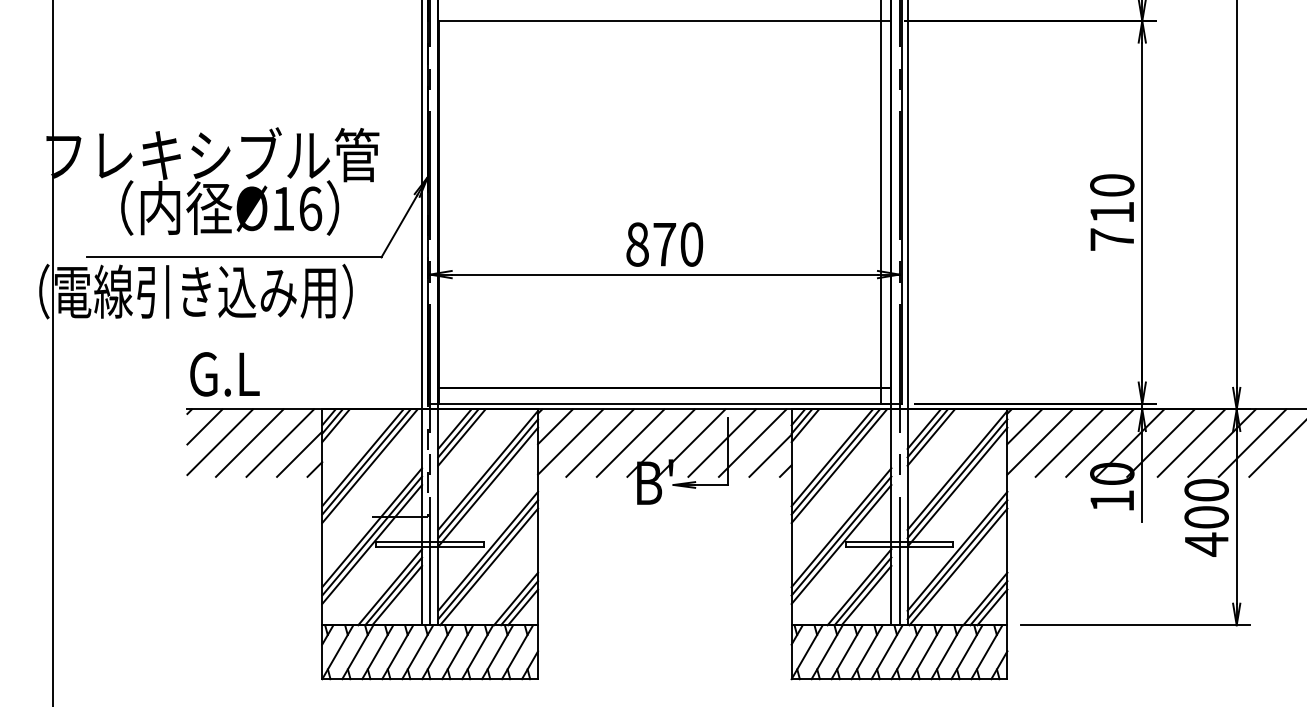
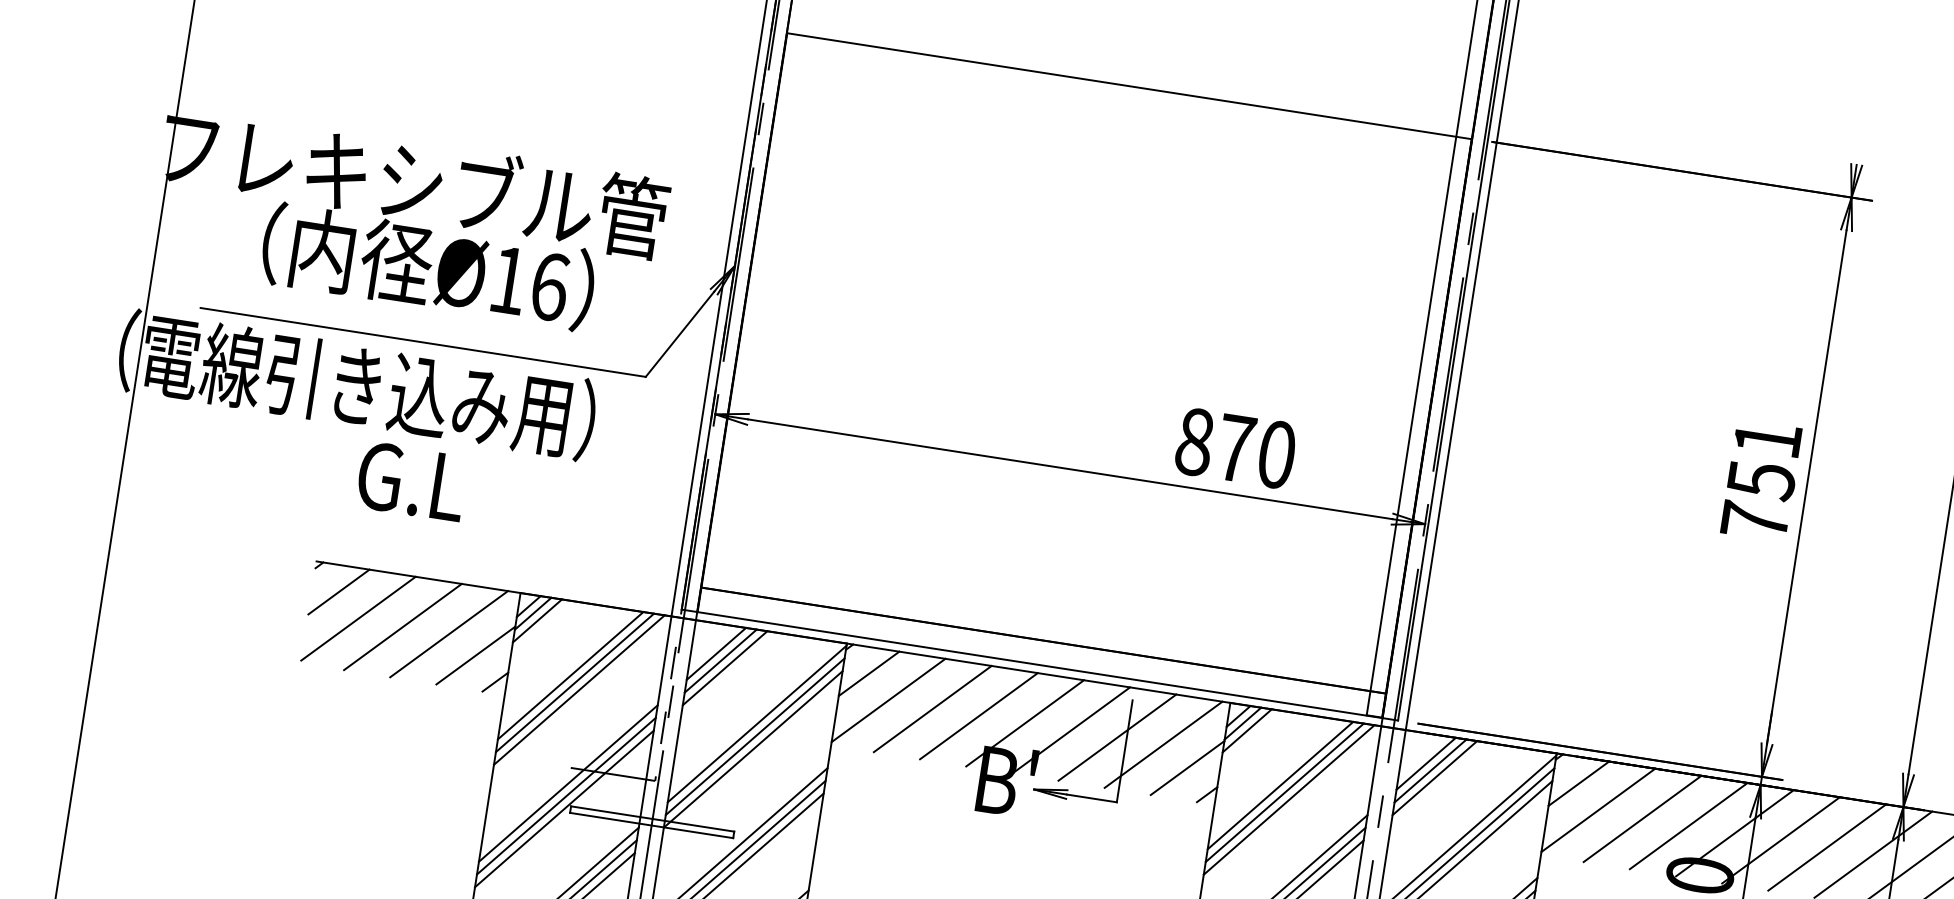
text: (1112, 199) -> (1764, 460), 710 -> 751
text: (664, 244) -> (1235, 448), moved
text: (224, 374) -> (411, 481), moved

